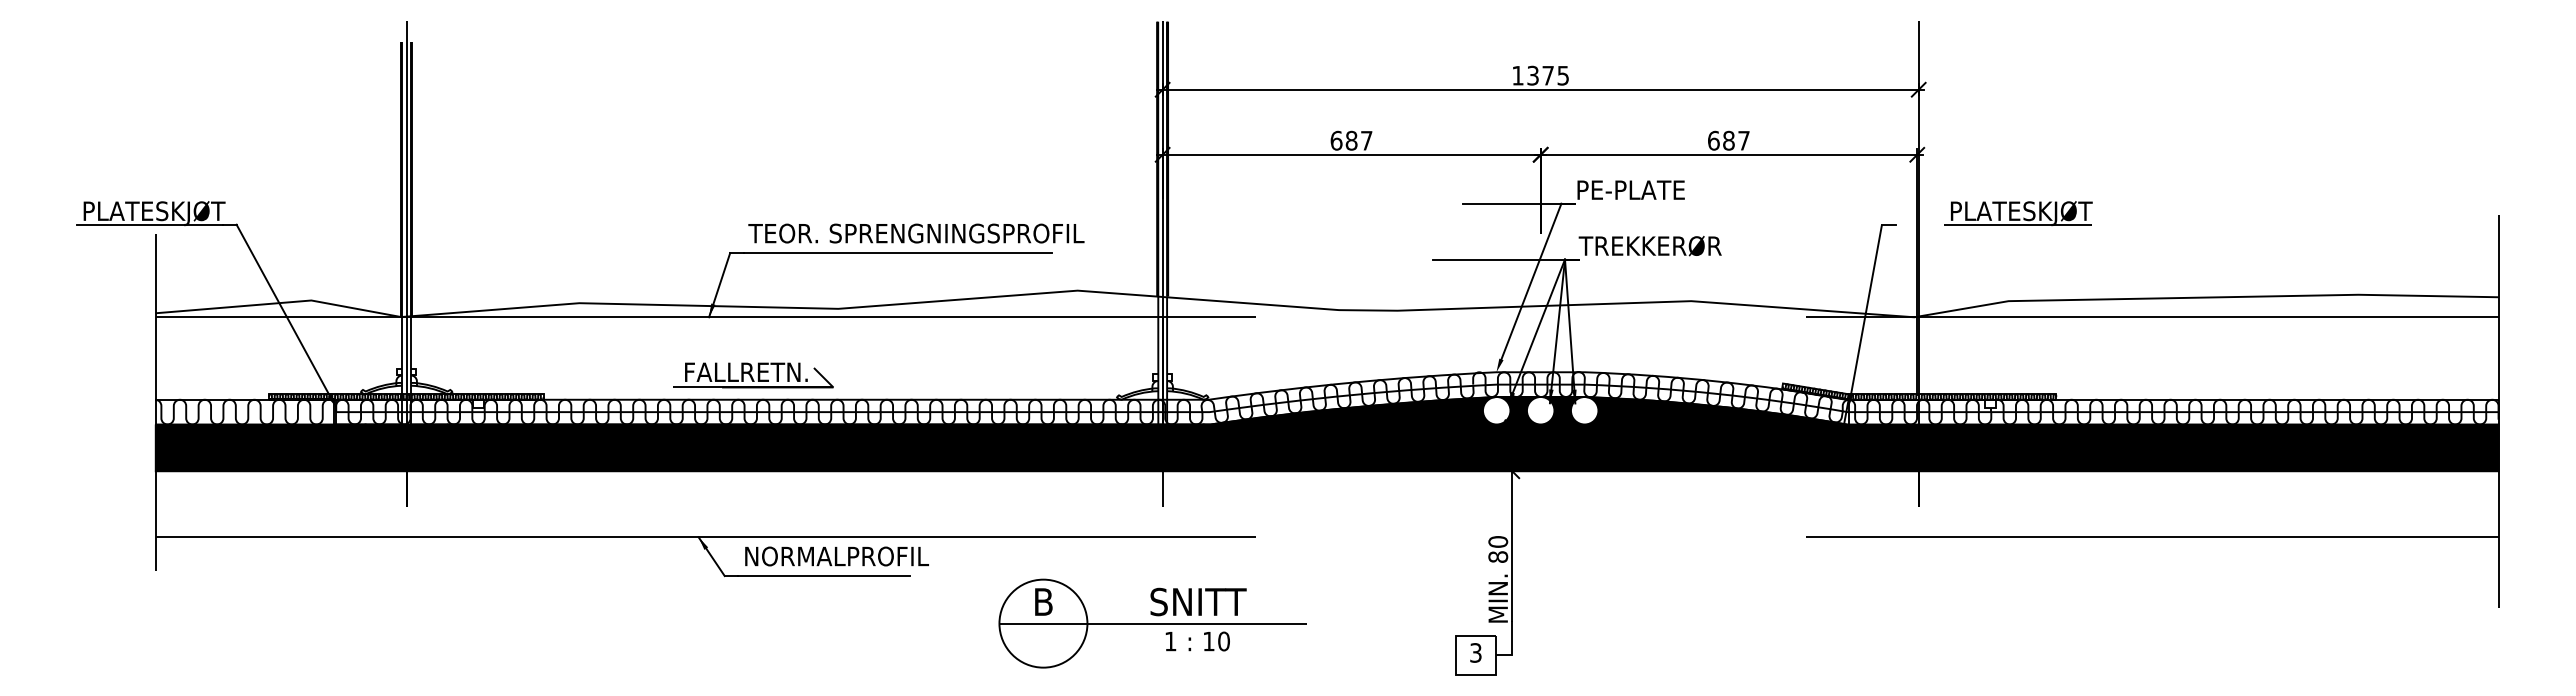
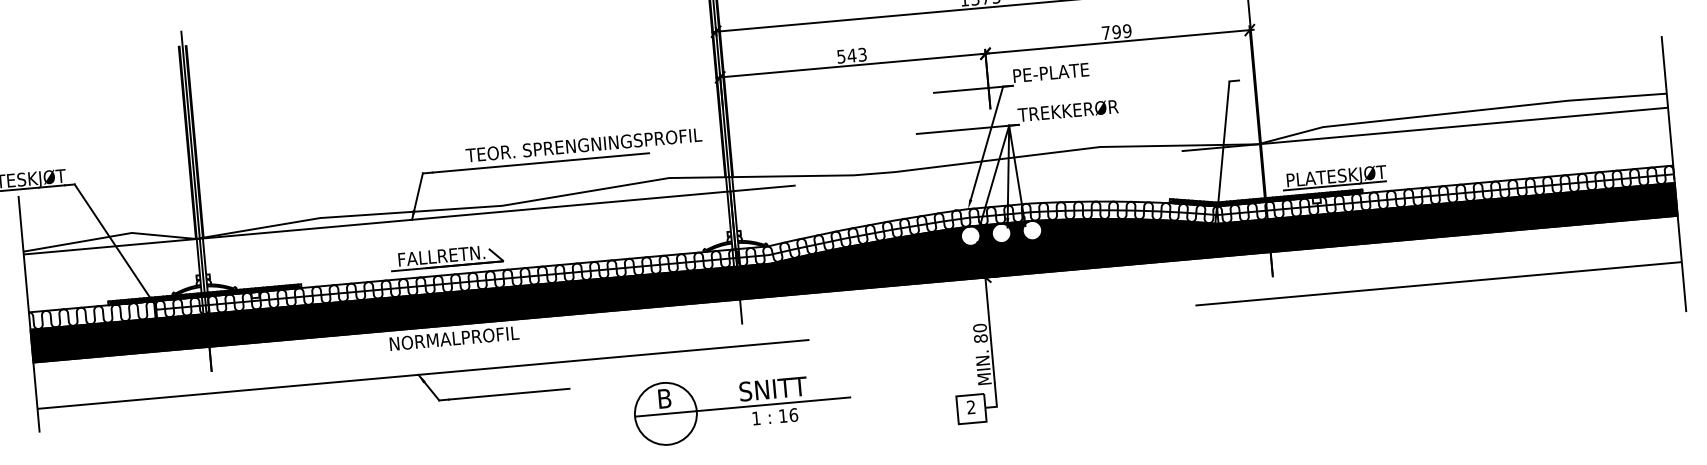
text: (1351, 140) -> (851, 55), 687 -> 543
text: (1728, 140) -> (1116, 31), 687 -> 799
part: (2018, 213) -> (1334, 177), moved
text: (916, 233) -> (583, 145), moved
text: (836, 556) -> (454, 338), moved
text: (1224, 641) -> (794, 415), 10 -> 16
text: (1475, 652) -> (970, 407), 3 -> 2

